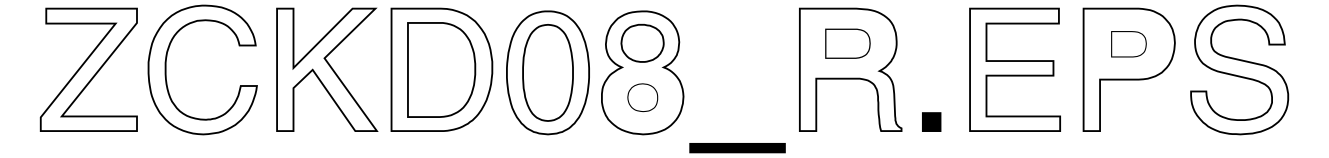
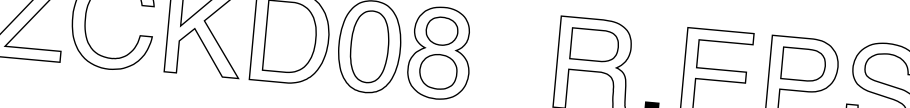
part: (847, 43) -> (594, 45), size x1.43
part: (1128, 44) -> (803, 65), size x1.67
part: (642, 97) -> (438, 71), size x1.67

